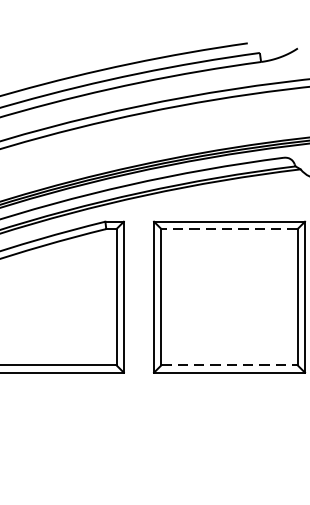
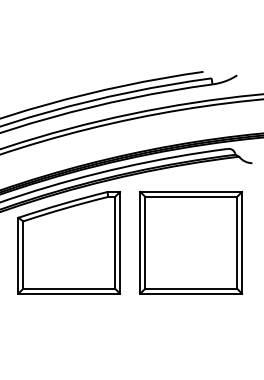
line: (229, 228) -> (191, 196), dashed -> solid
line: (229, 365) -> (191, 288), dashed -> solid

